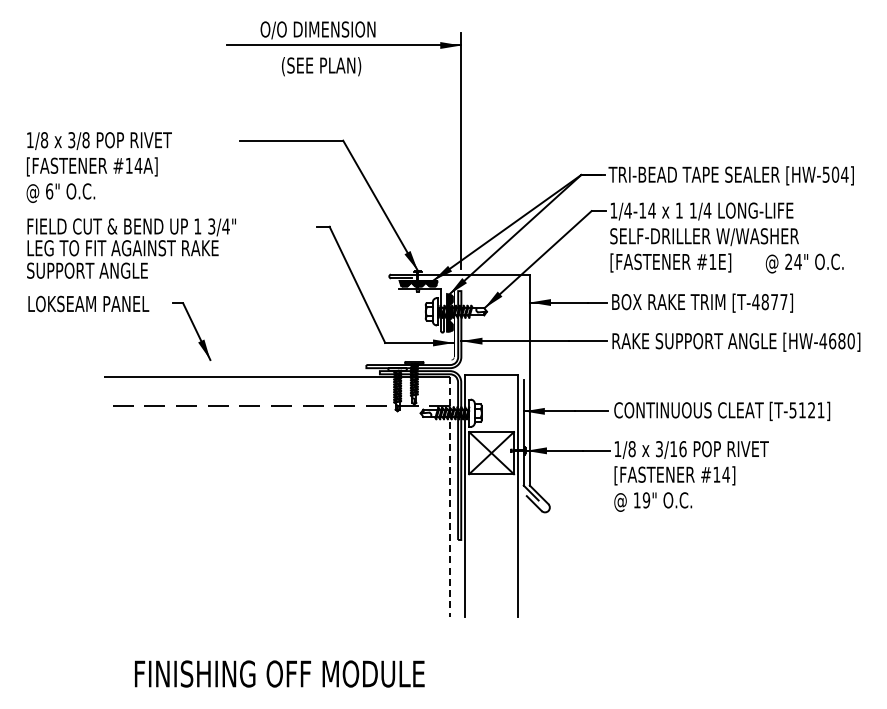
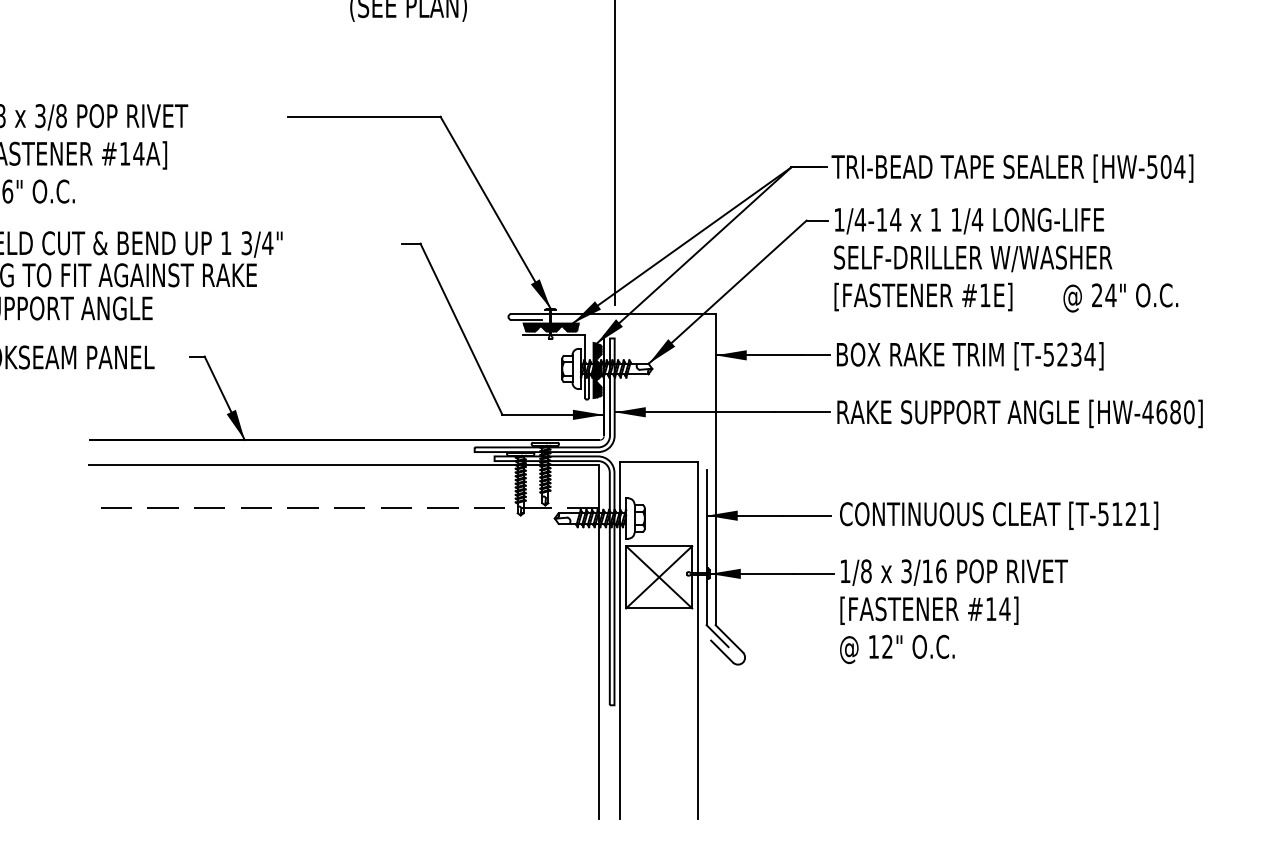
text: (769, 302) -> (1068, 355), [T-4877] -> [T-5234]
line: (450, 496) -> (598, 641), dashed -> solid
text: (646, 500) -> (887, 647), 19" -> 12"

